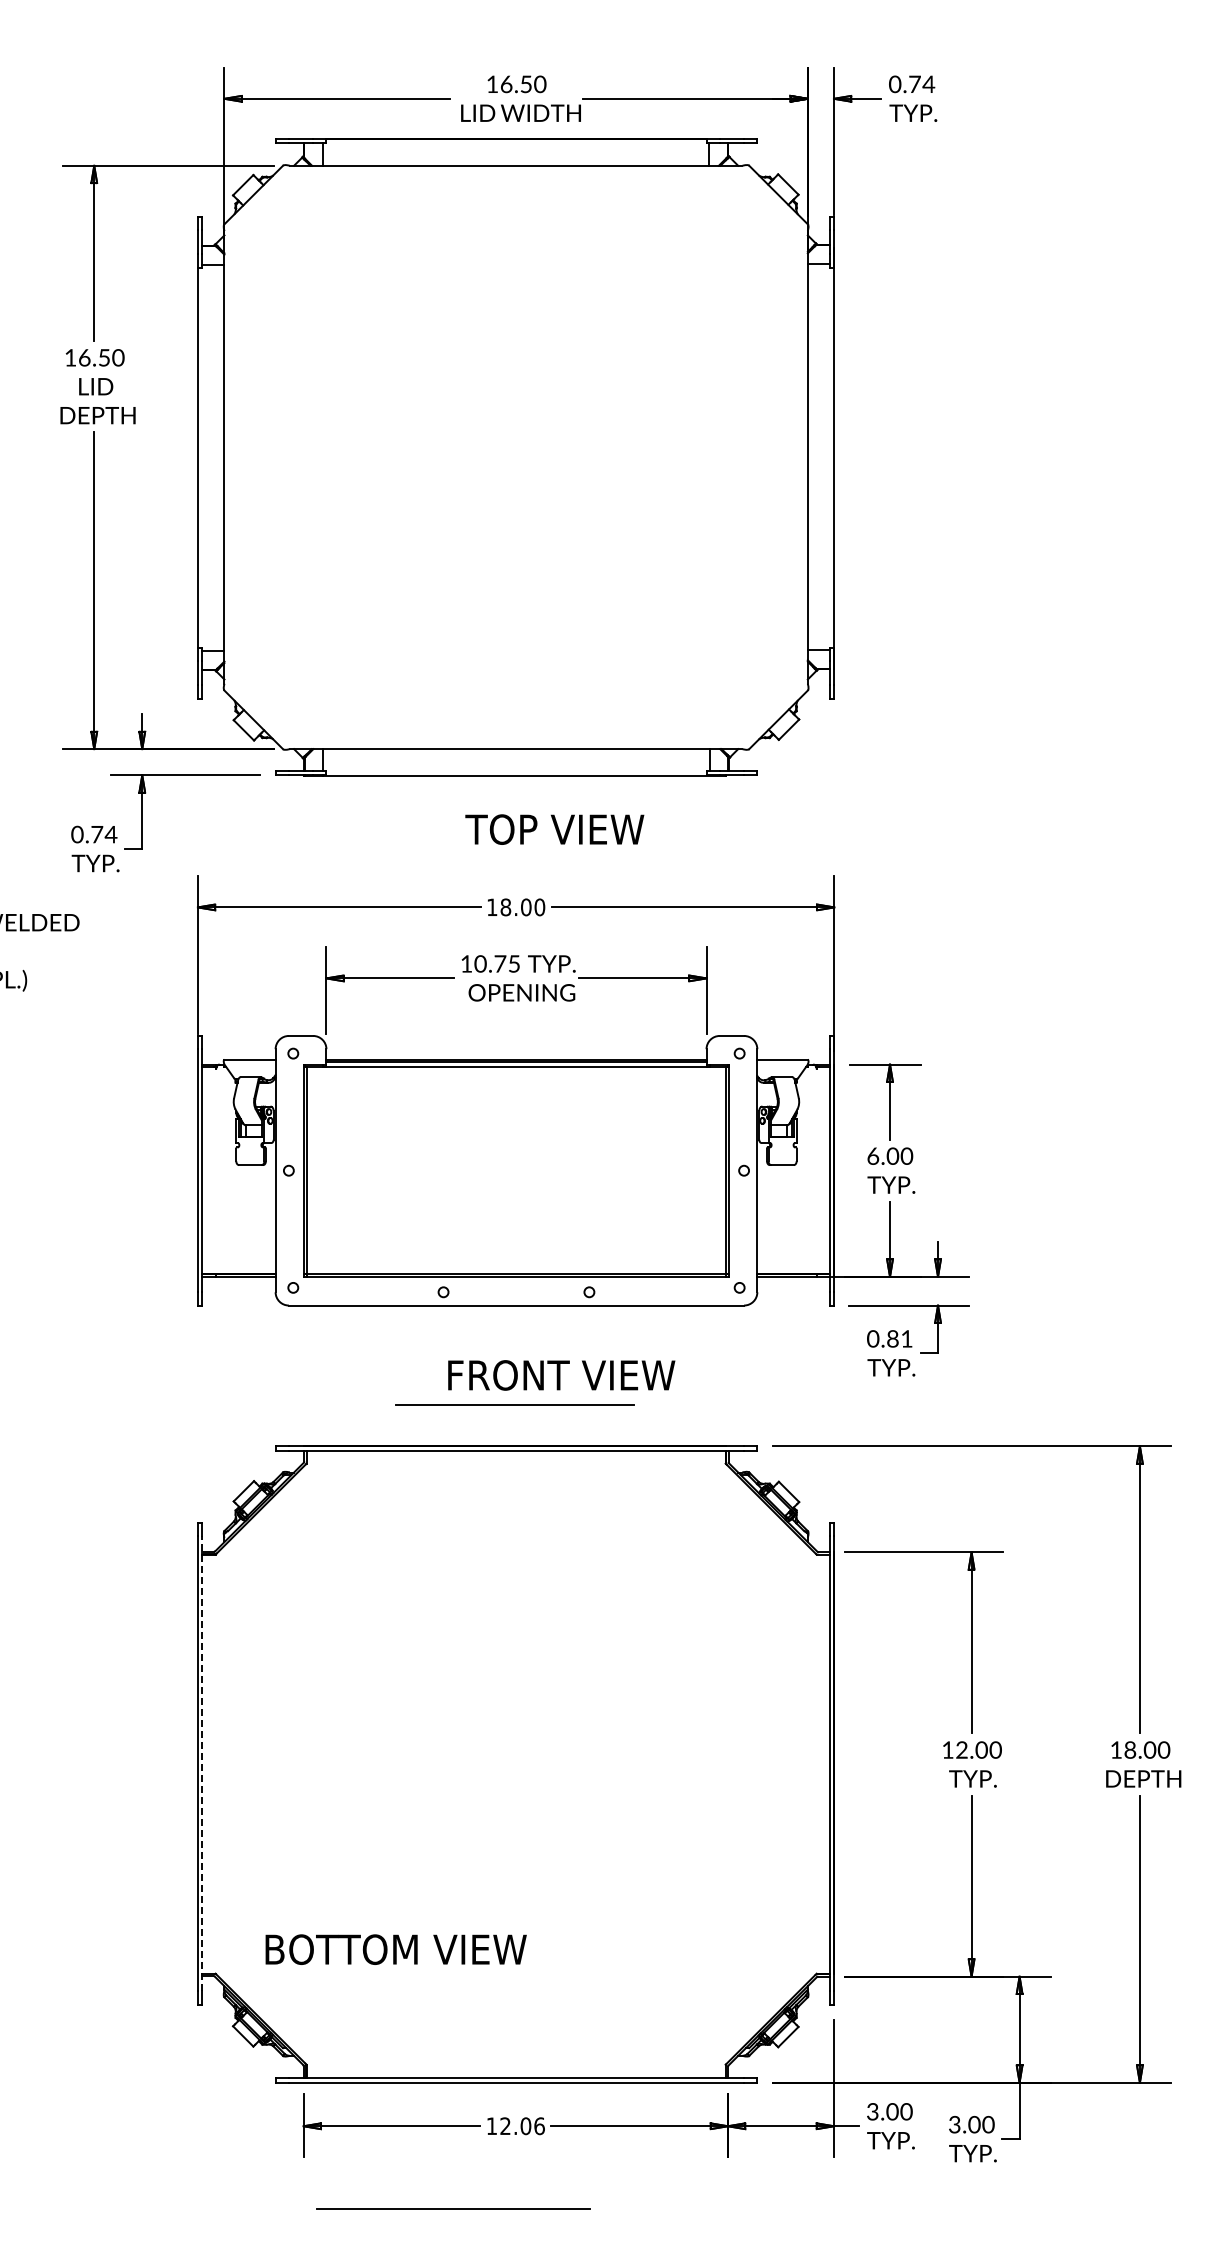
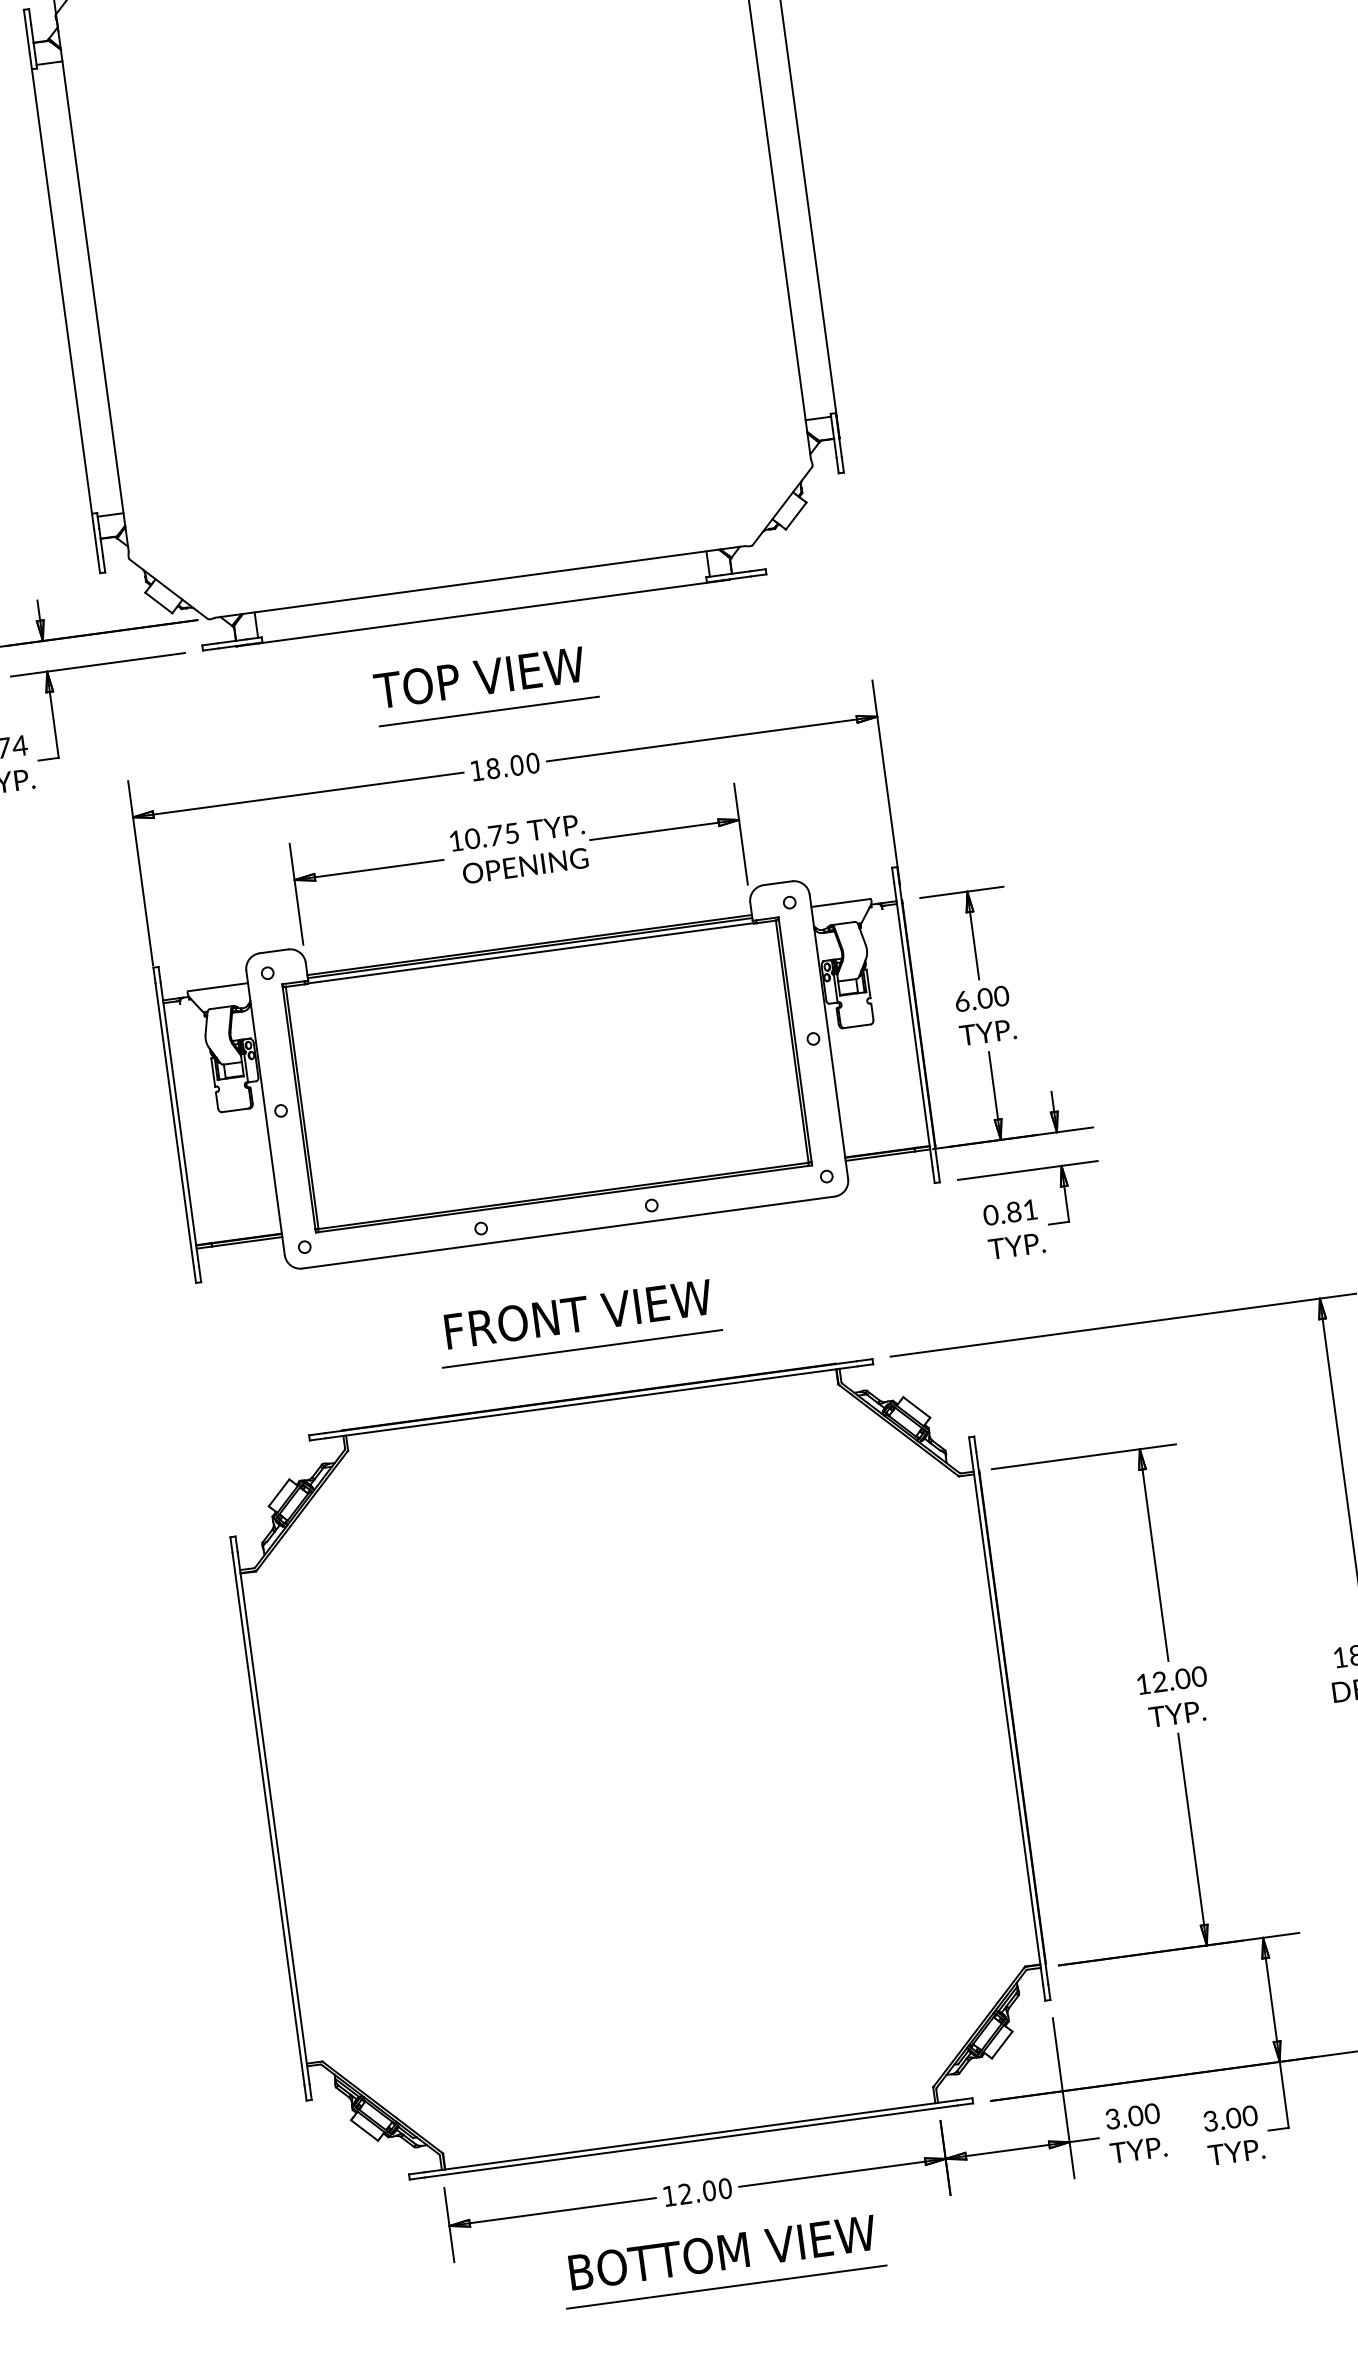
text: (554, 829) -> (479, 677), moved
line: (508, 859) -> (488, 712), added
text: (561, 1375) -> (578, 1314), moved
line: (202, 1763) -> (273, 1817), dashed -> solid
text: (395, 1949) -> (721, 2252), moved
text: (539, 2125) -> (725, 2187), 12.06 -> 12.00
line: (453, 2208) -> (726, 2286), moved

